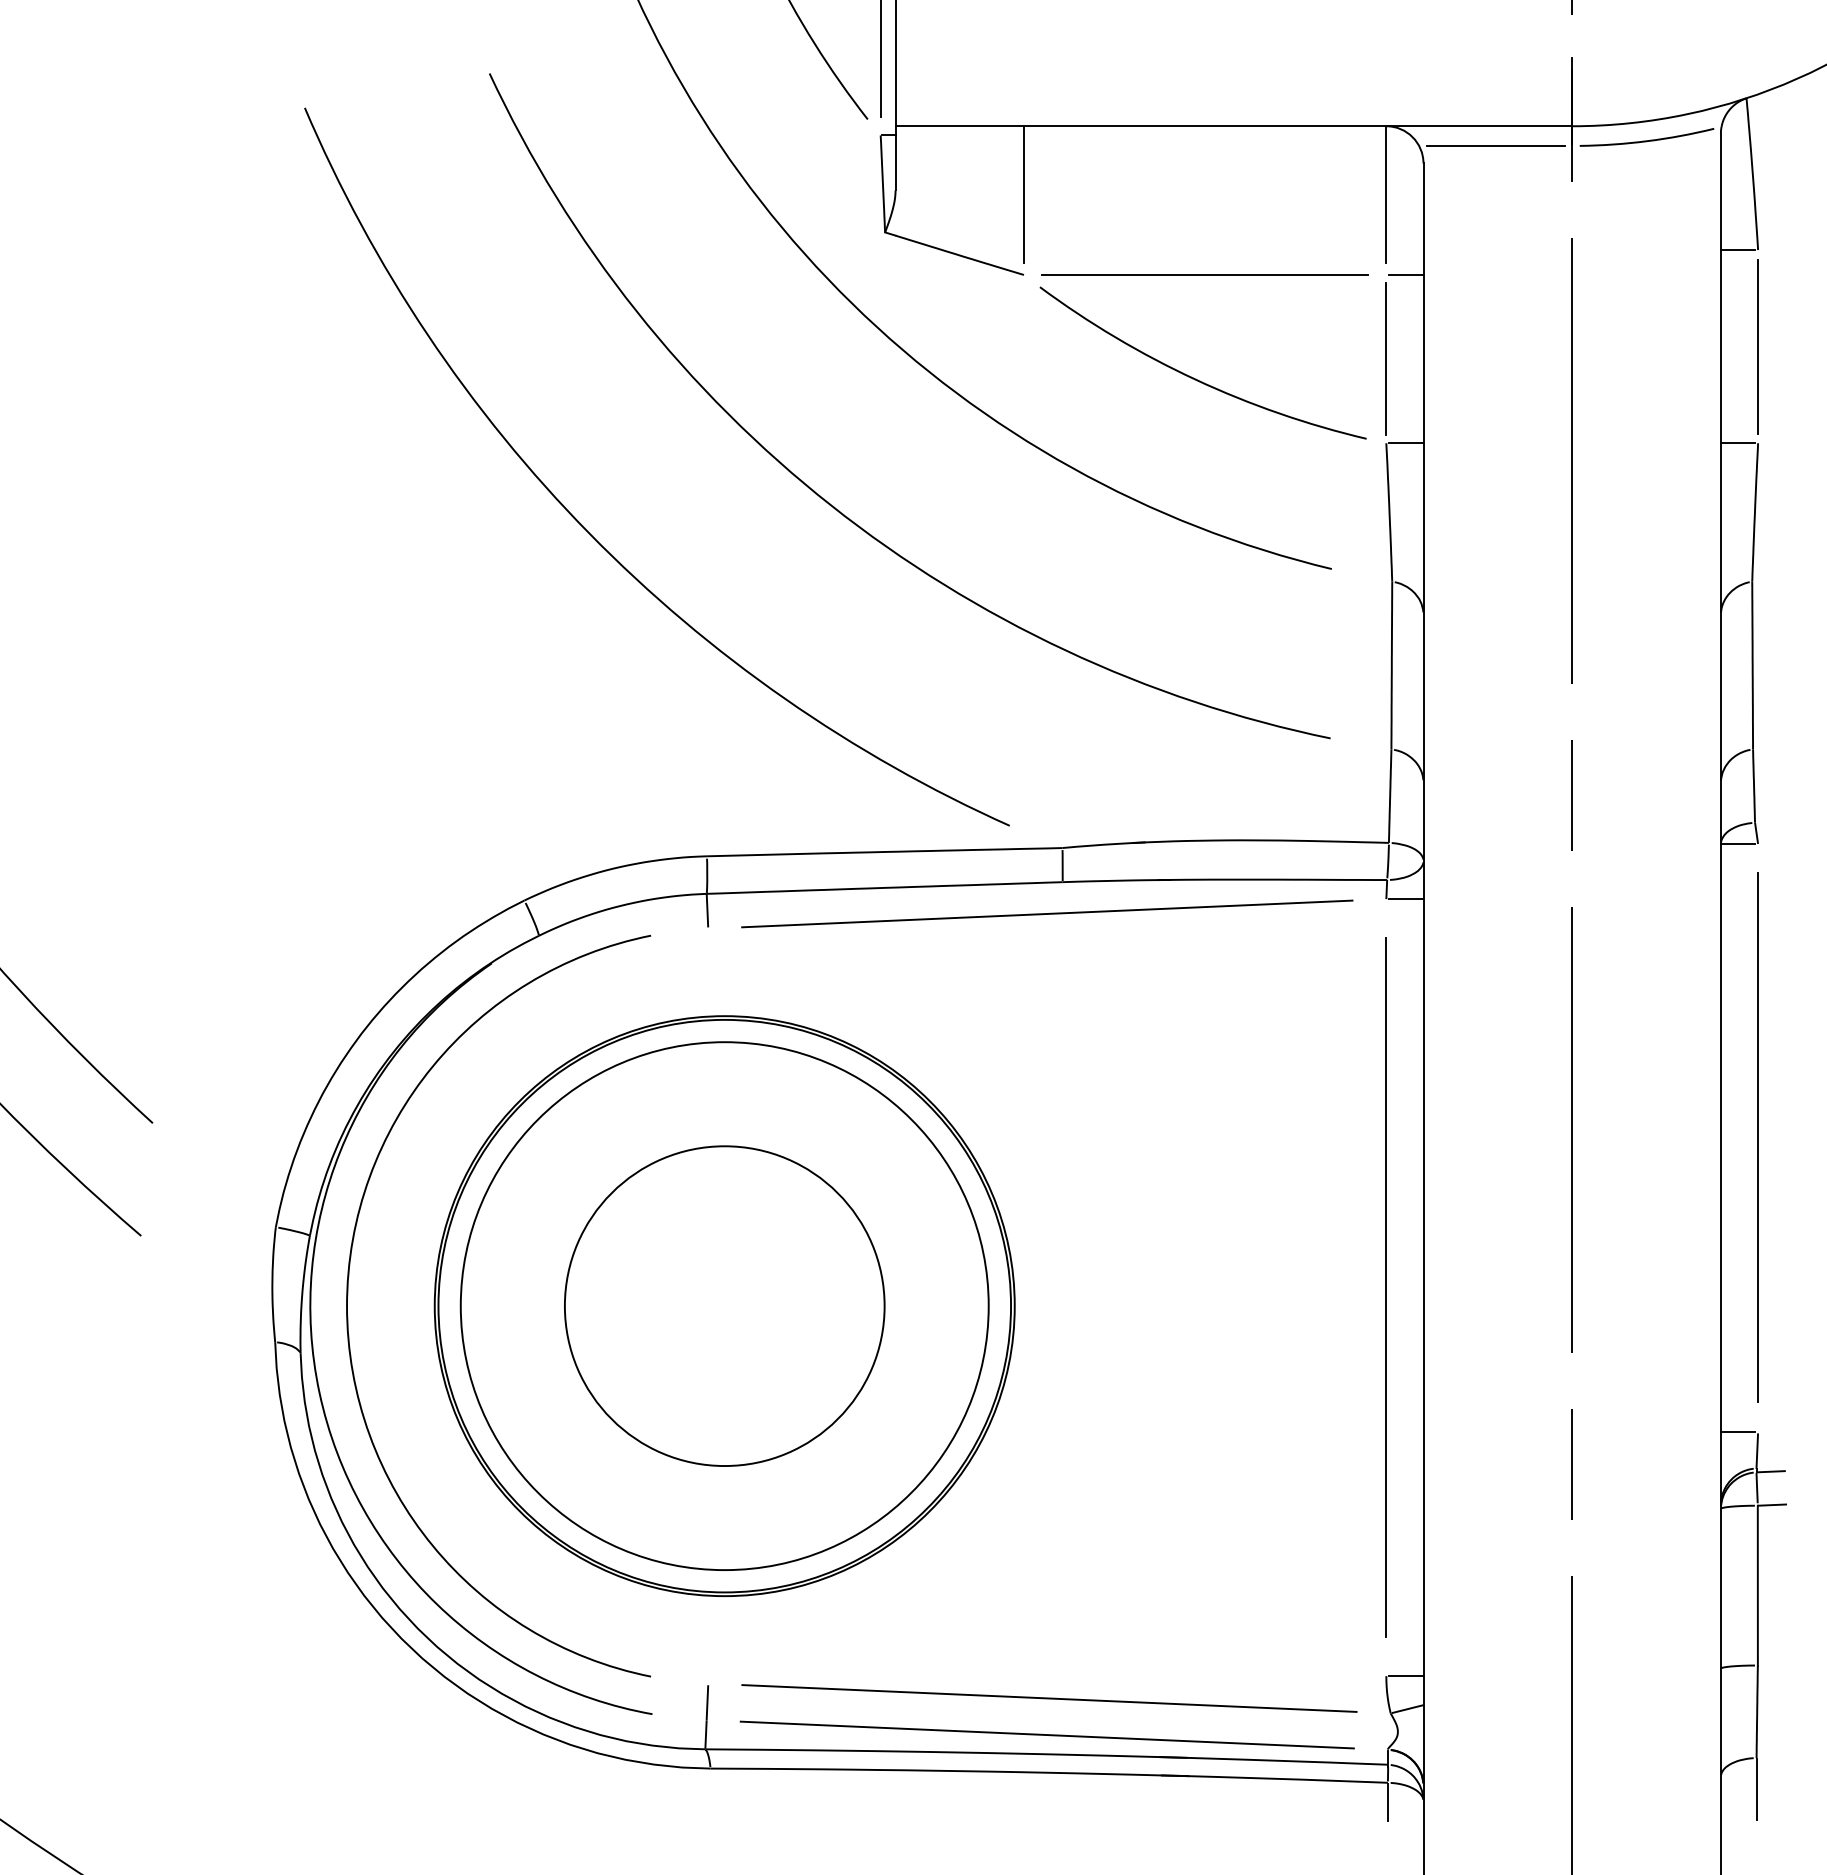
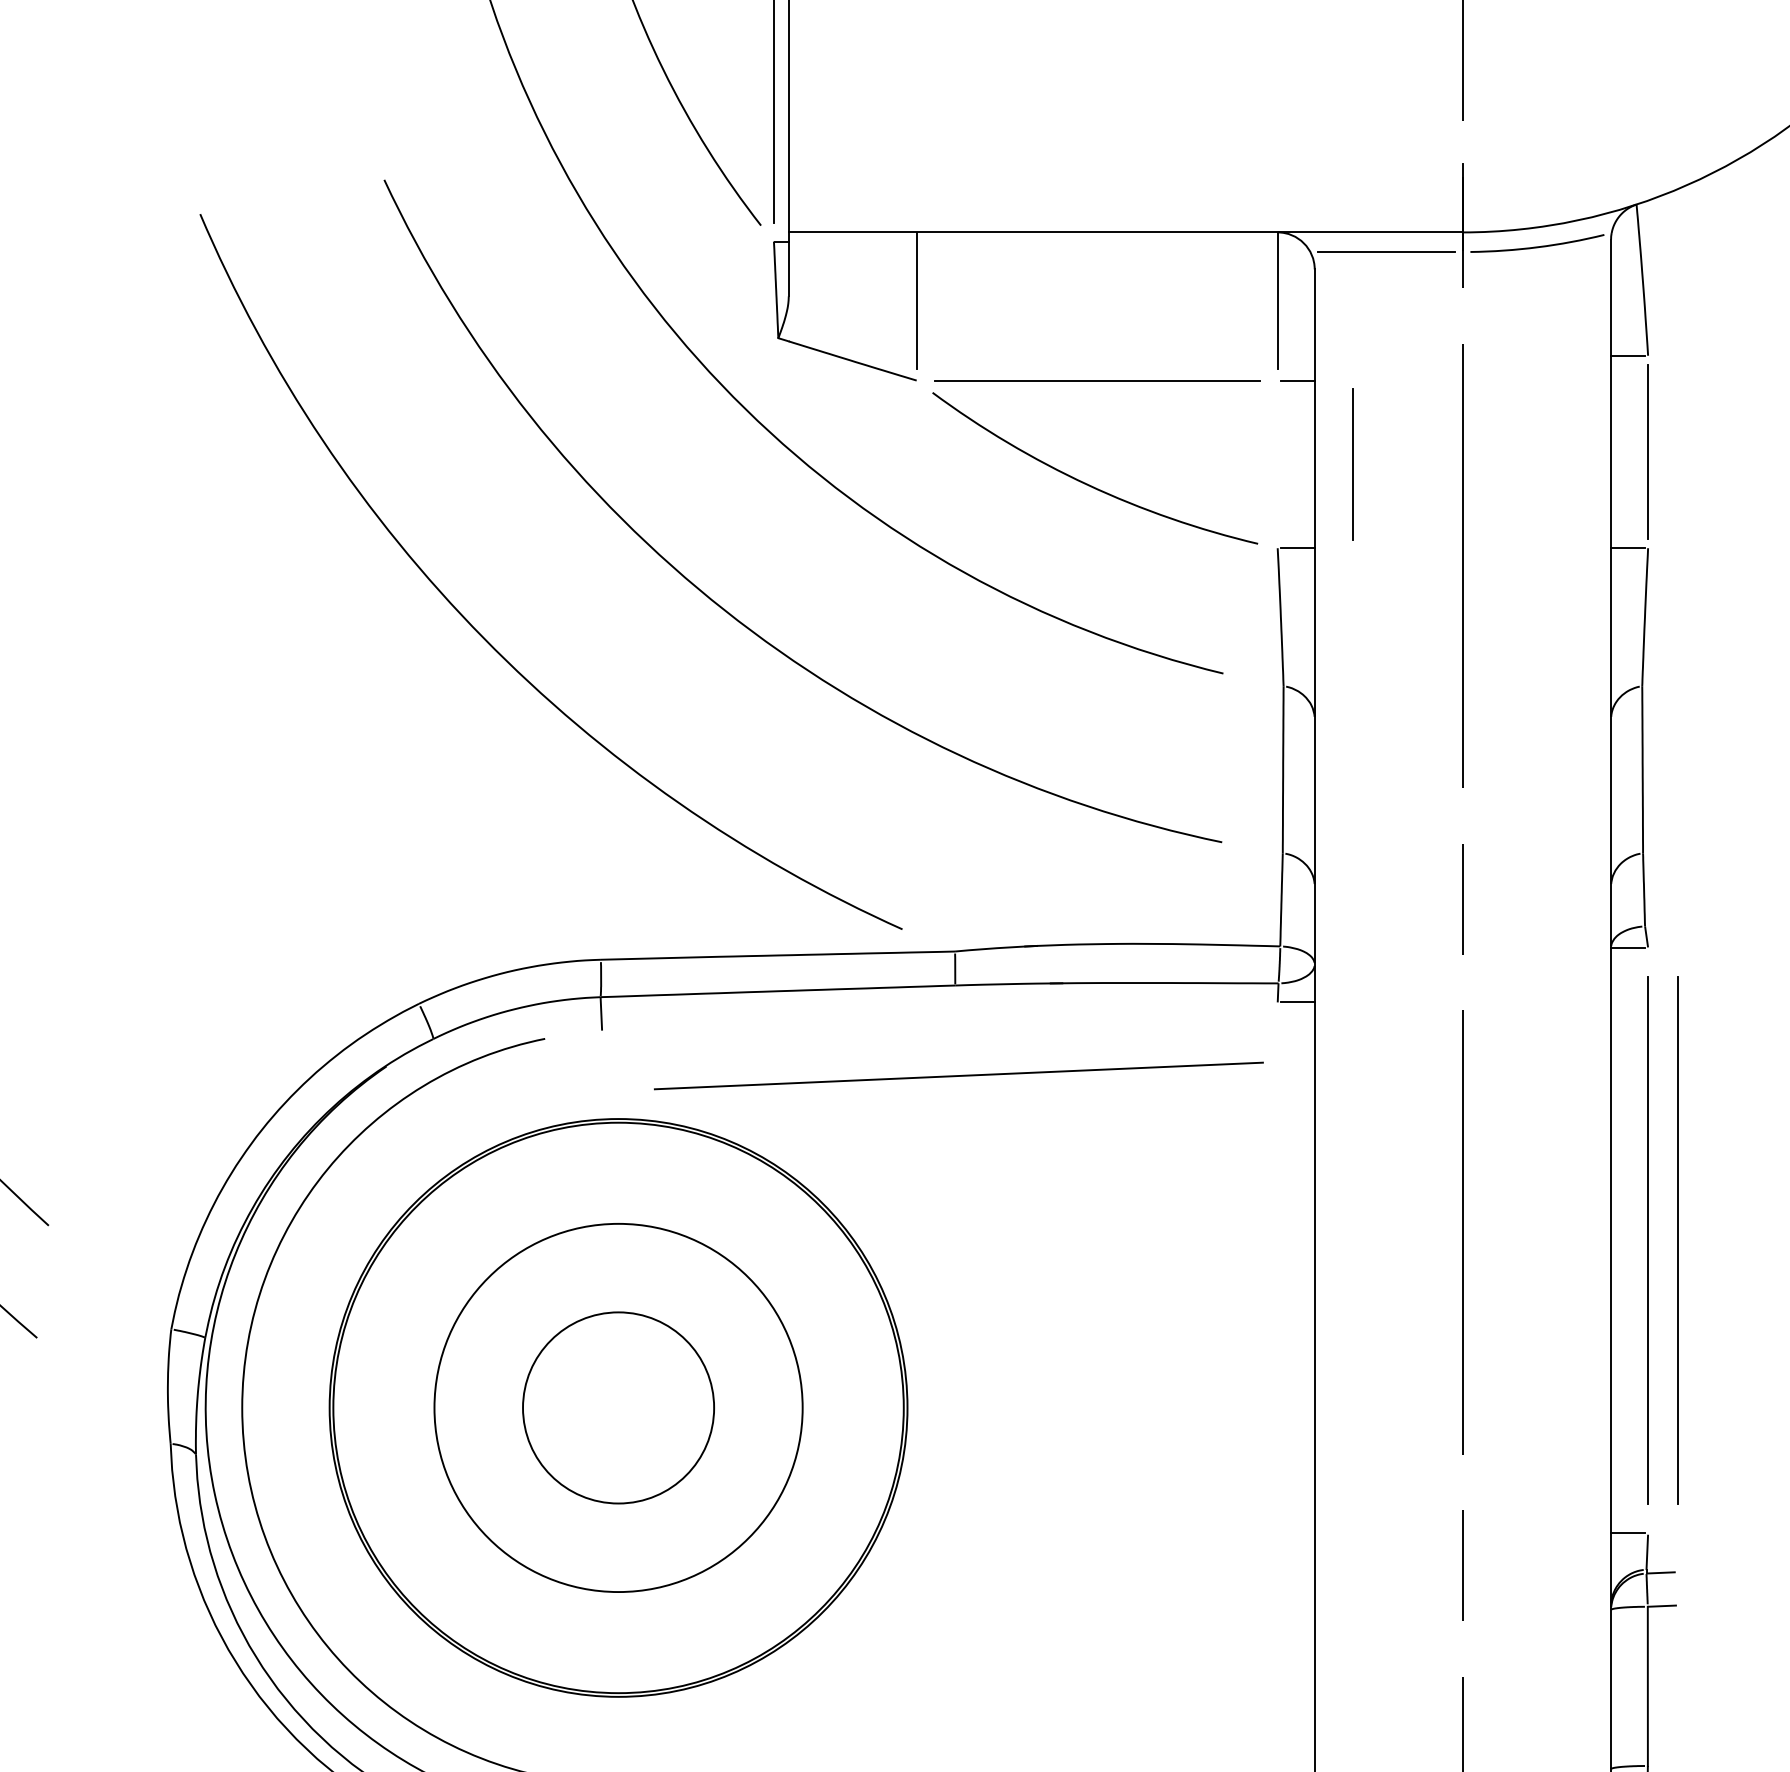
line: (1385, 358) -> (1352, 463), moved
line: (1047, 913) -> (959, 1075), moved
line: (1787, 1137) -> (1677, 1239), added
line: (1386, 1287) -> (1277, 1389), removed
circle: (724, 1306) -> (618, 1408), size x0.6
circle: (724, 1306) -> (618, 1408), size x0.7

